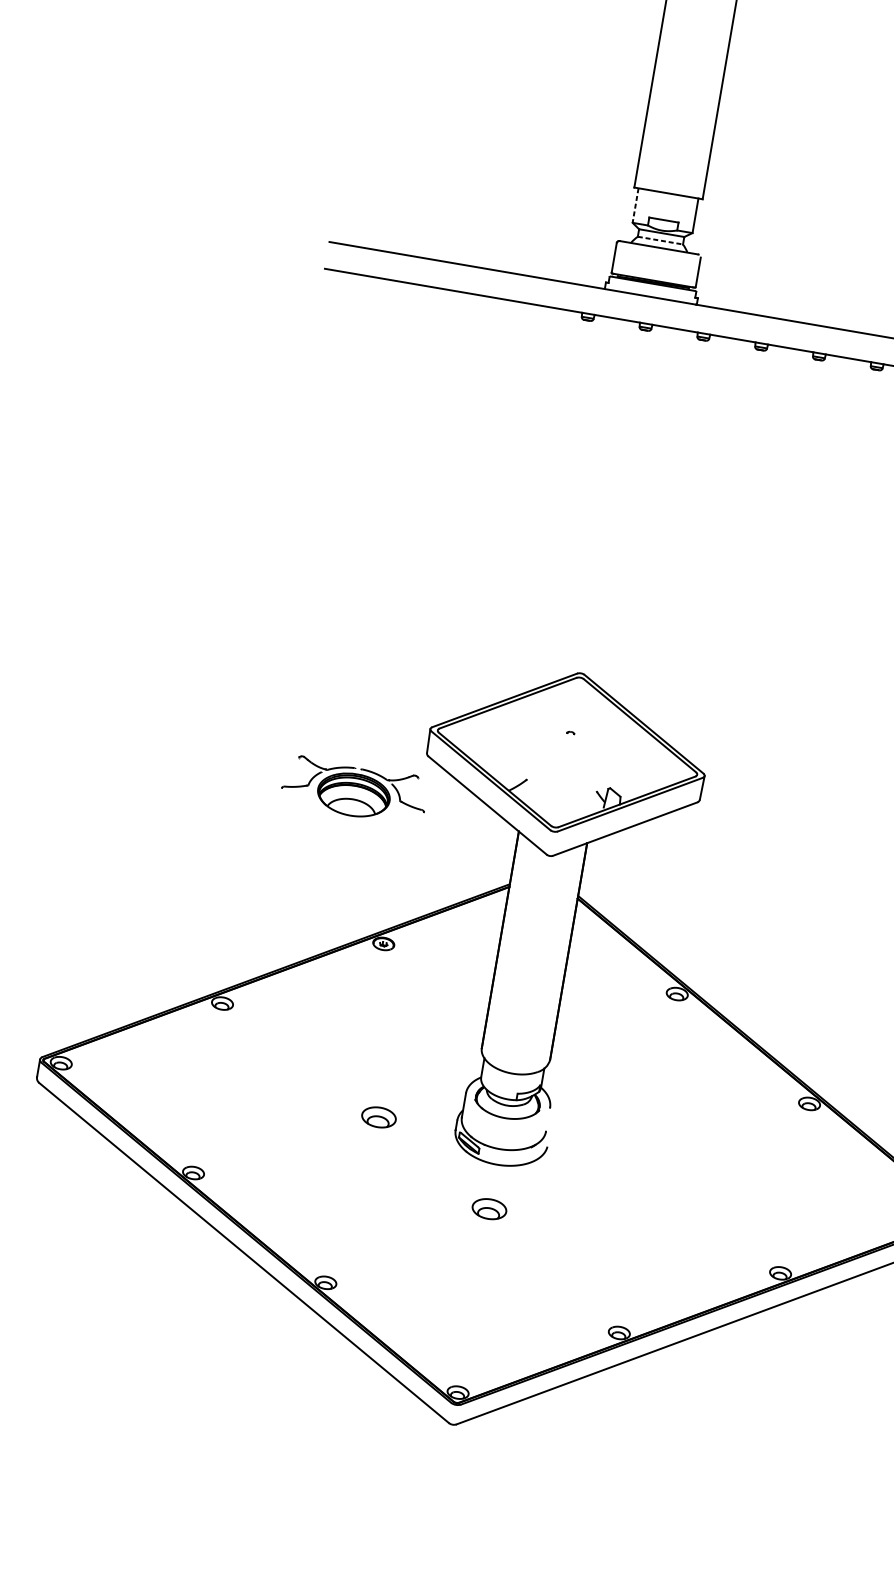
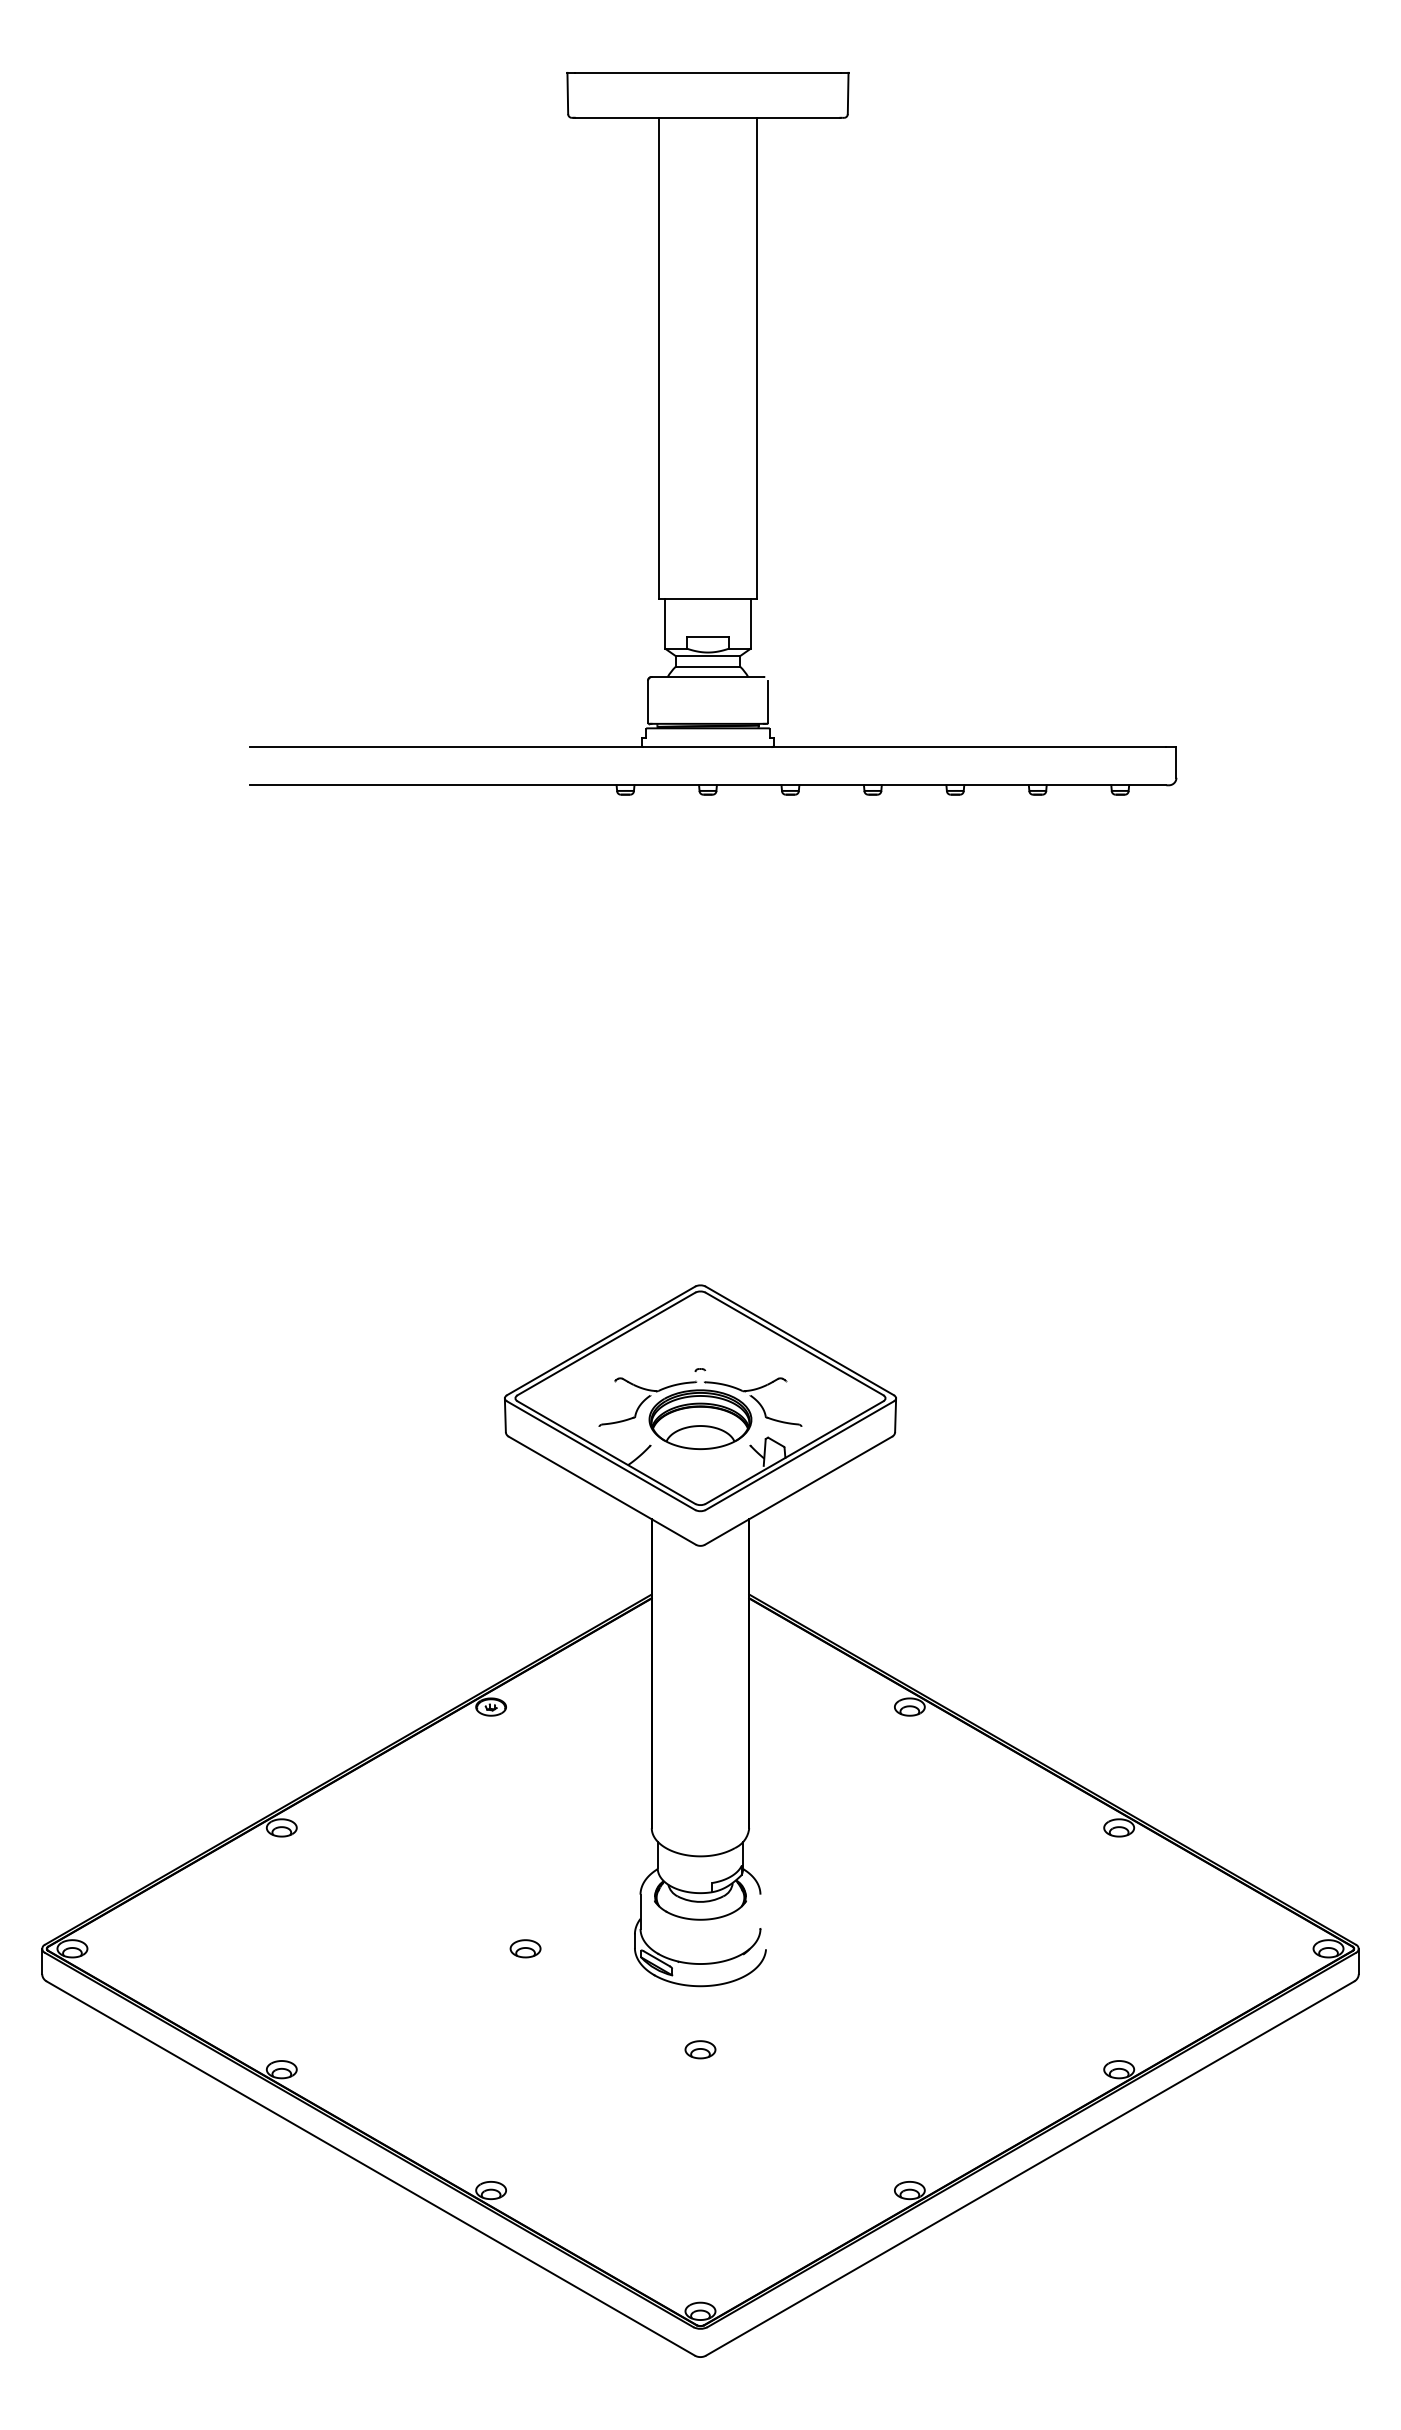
line: (635, 205) -> (665, 624), dashed -> solid
line: (660, 240) -> (708, 666), dashed -> solid
part: (354, 790) -> (700, 1413), moved
part: (378, 1117) -> (525, 1948), size x0.62
part: (489, 1209) -> (700, 2049), size x0.62

